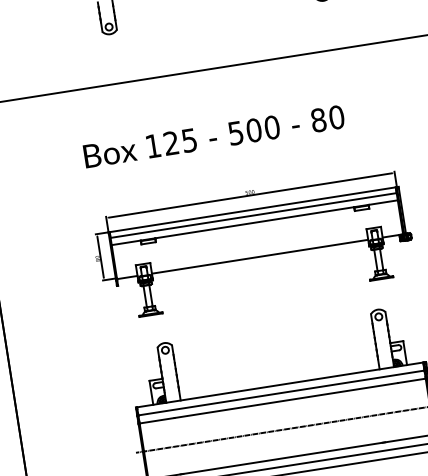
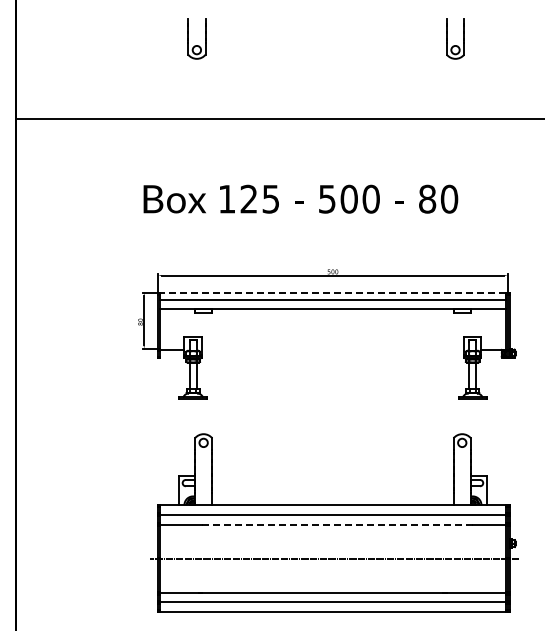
line: (252, 209) -> (332, 292), solid -> dashed
line: (259, 256) -> (332, 349), removed
line: (286, 400) -> (337, 524), solid -> dashed

